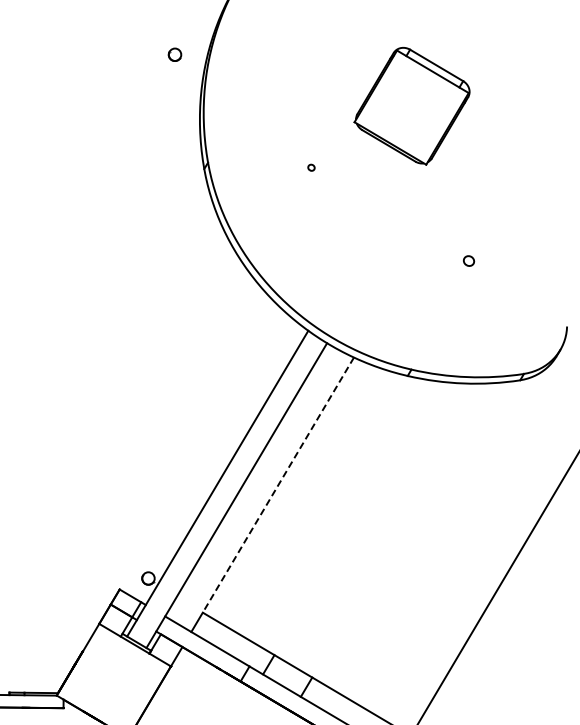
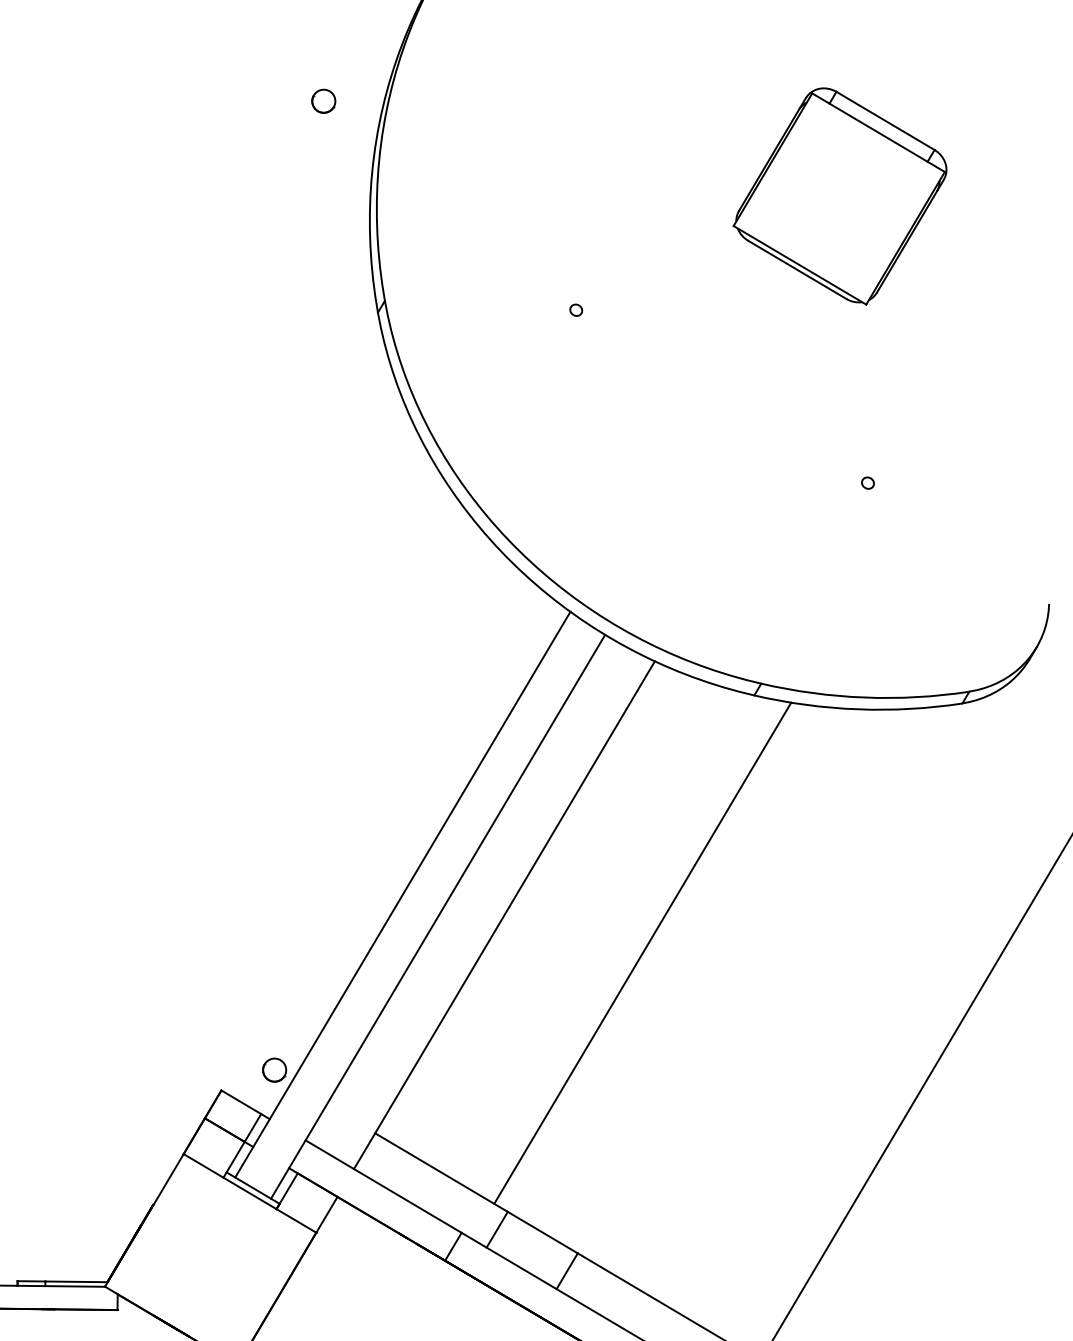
part: (411, 106) -> (838, 196), moved
part: (469, 261) -> (868, 483), size x0.62
line: (278, 485) -> (515, 898), dashed -> solid
line: (347, 514) -> (642, 951), added

